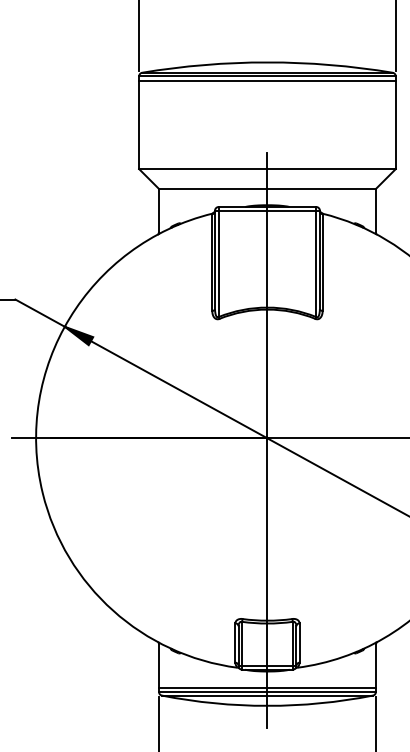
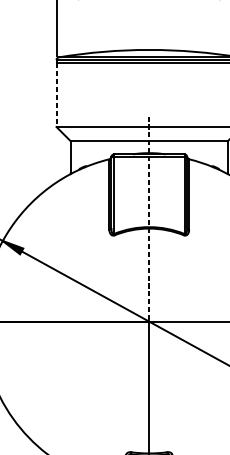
line: (139, 125) -> (56, 95), solid -> dashed
line: (267, 294) -> (149, 217), solid -> dashed

